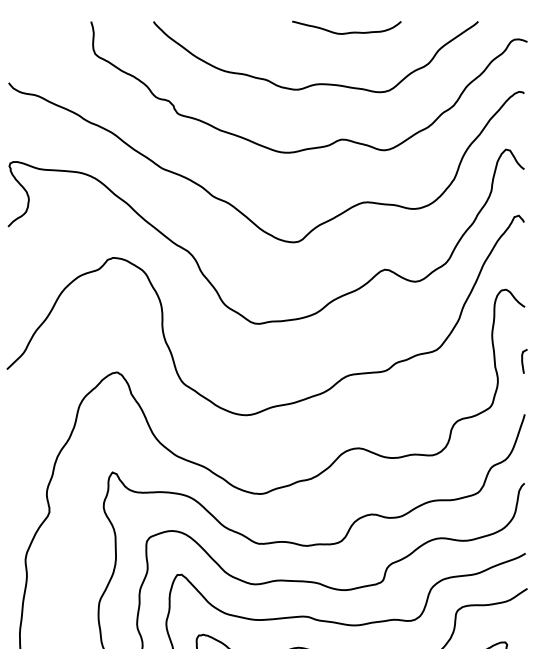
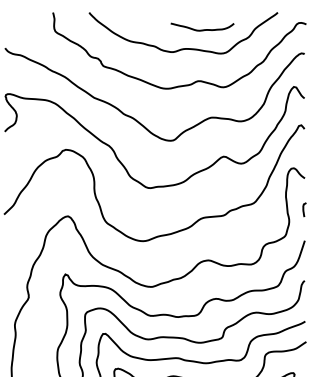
curve: (346, 31) -> (202, 29), moved

